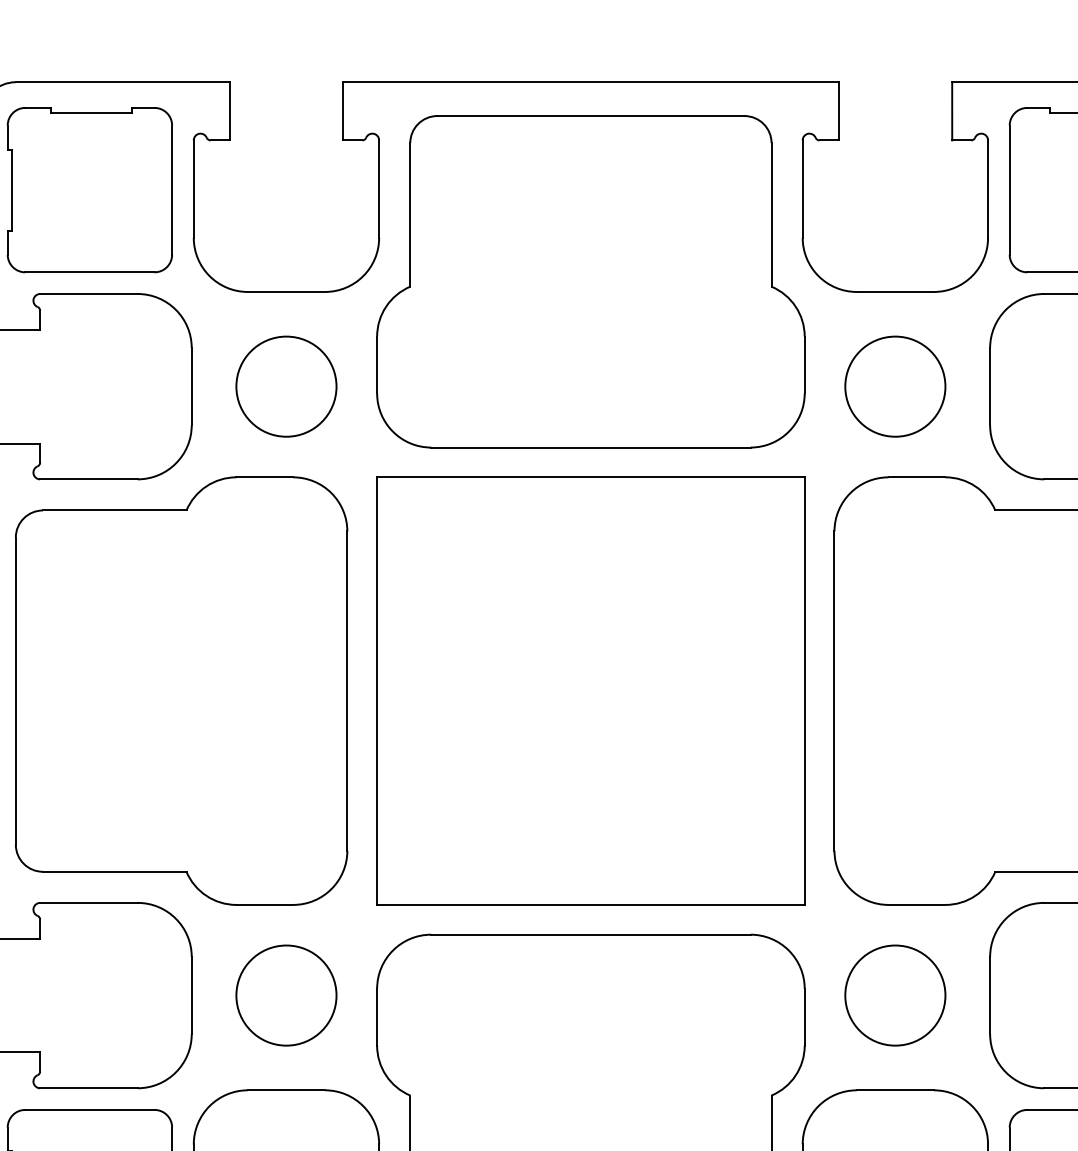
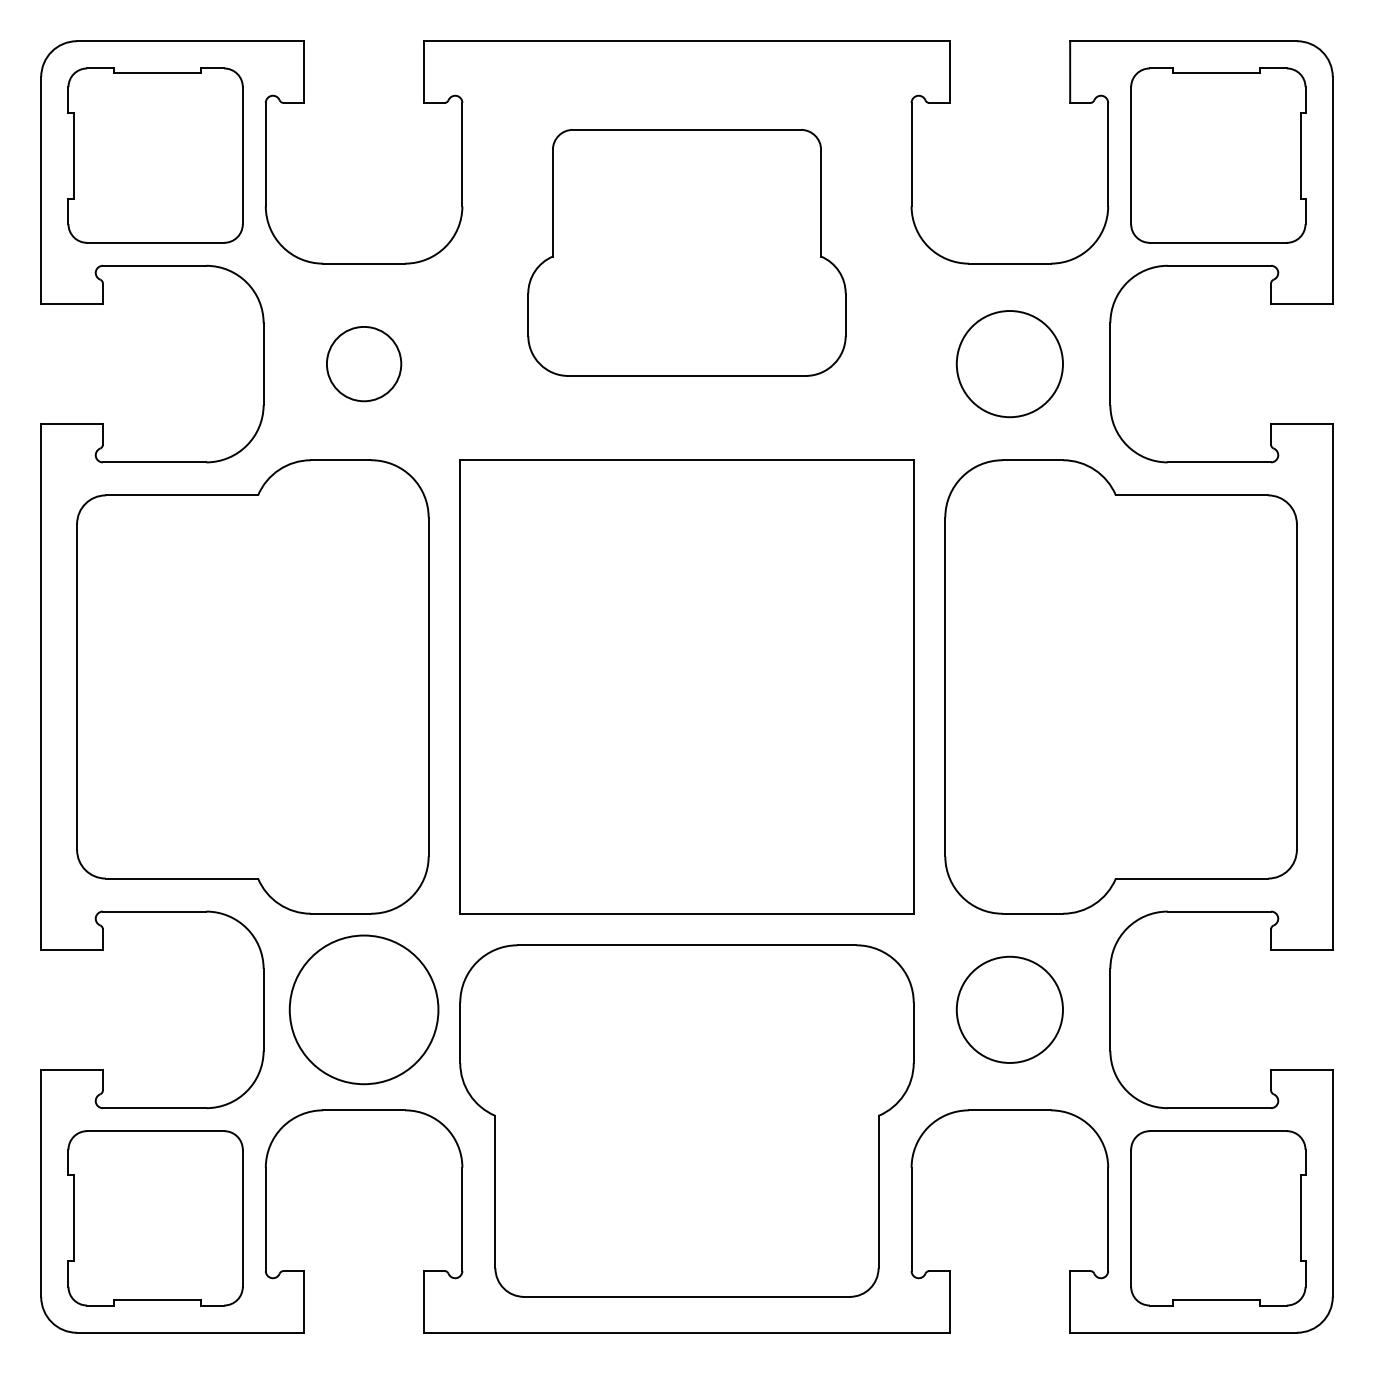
part: (590, 281) -> (686, 252), size x0.7
circle: (286, 387) -> (364, 364), size x0.7
circle: (286, 995) -> (364, 1009), size x1.4

